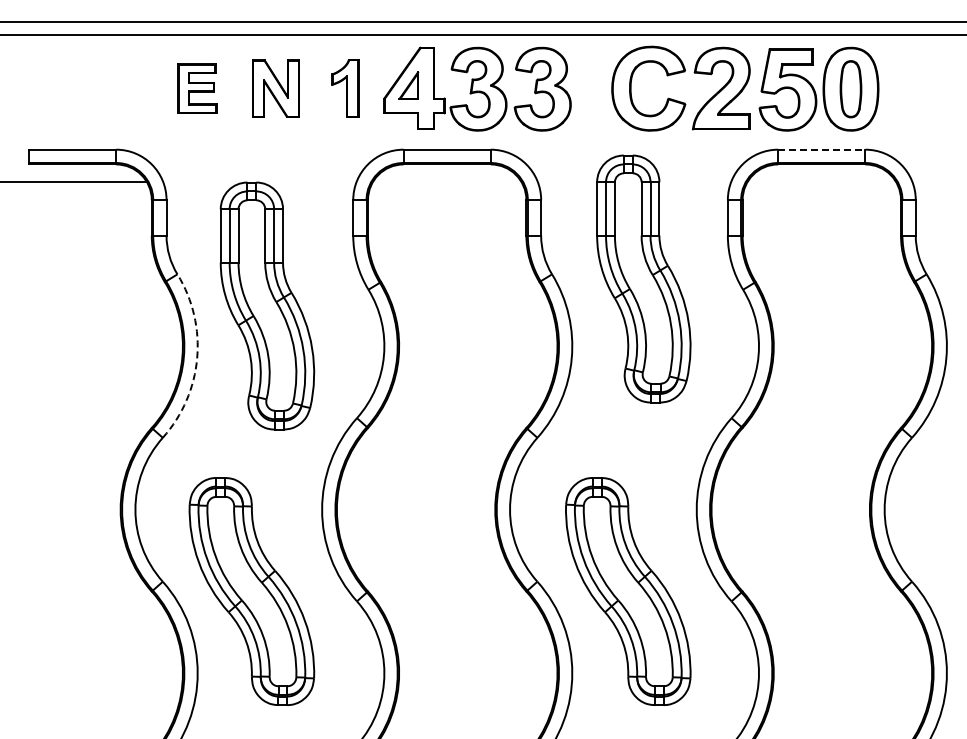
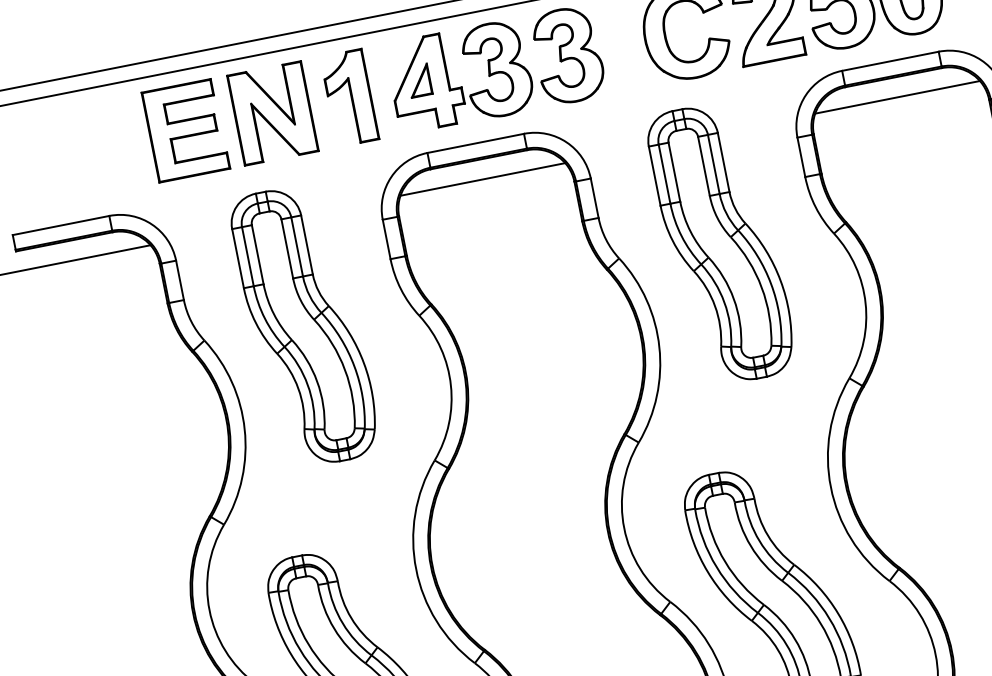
part: (197, 88) -> (185, 130), size x1.67
part: (275, 88) -> (272, 113), size x1.43
part: (345, 88) -> (349, 97), size x1.43
line: (821, 149) -> (890, 61), dashed -> solid
line: (446, 182) -> (482, 179), added
line: (821, 182) -> (897, 97), added
part: (267, 305) -> (305, 325), moved
arc: (197, 358) -> (245, 429), dashed -> solid

